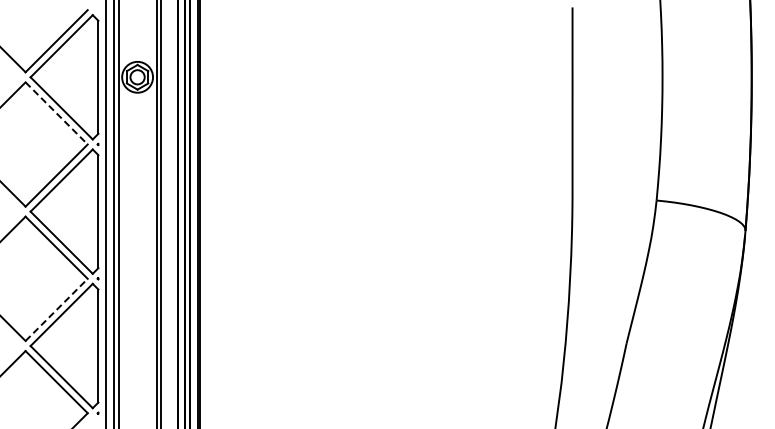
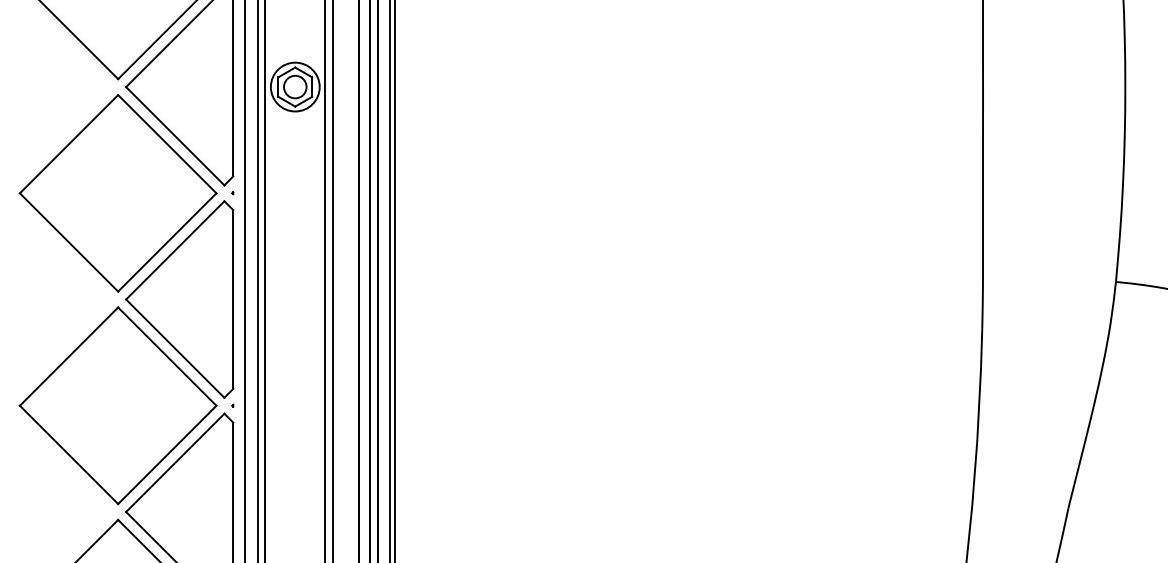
line: (56, 113) -> (167, 144), dashed -> solid
line: (56, 309) -> (167, 454), dashed -> solid

